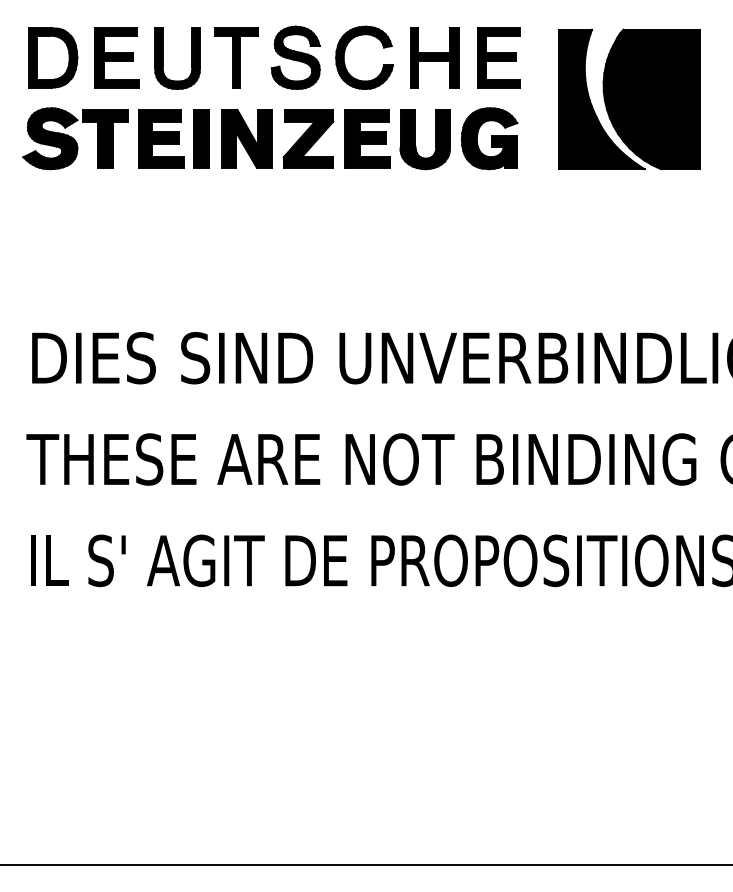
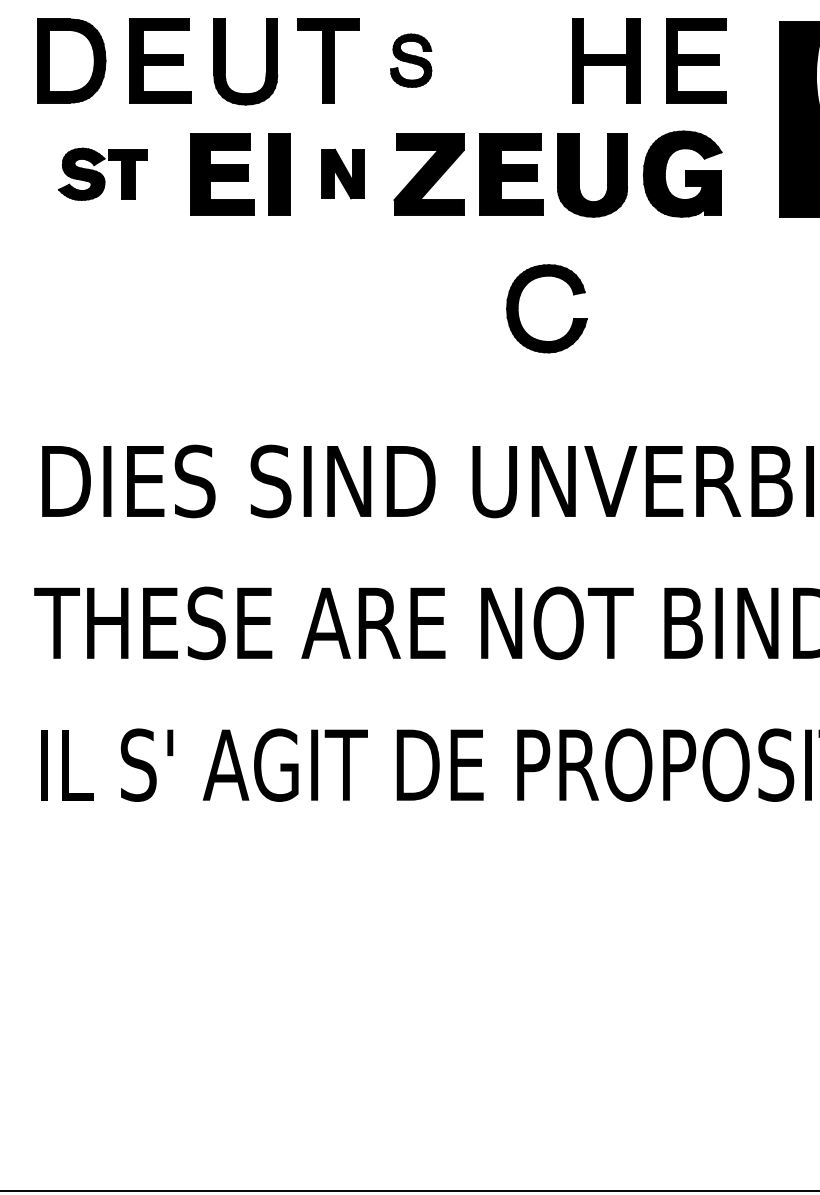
part: (345, 52) -> (520, 301), moved
part: (295, 57) -> (410, 60), size x0.6
part: (75, 138) -> (102, 173), size x0.6
part: (246, 138) -> (342, 173), size x0.6

